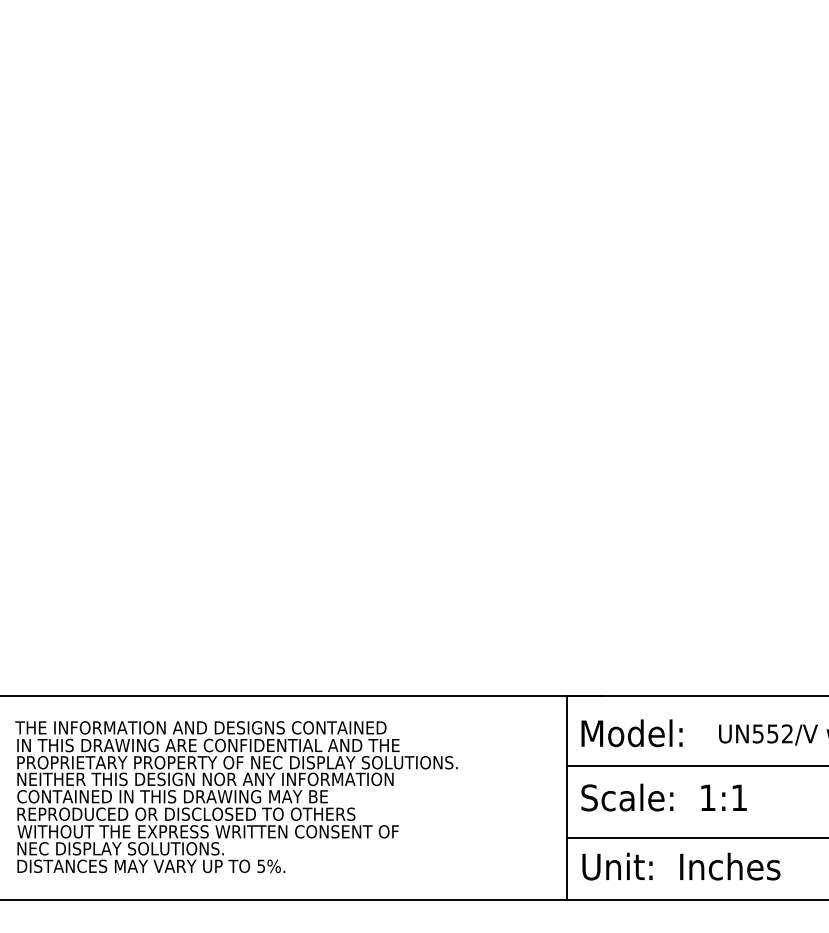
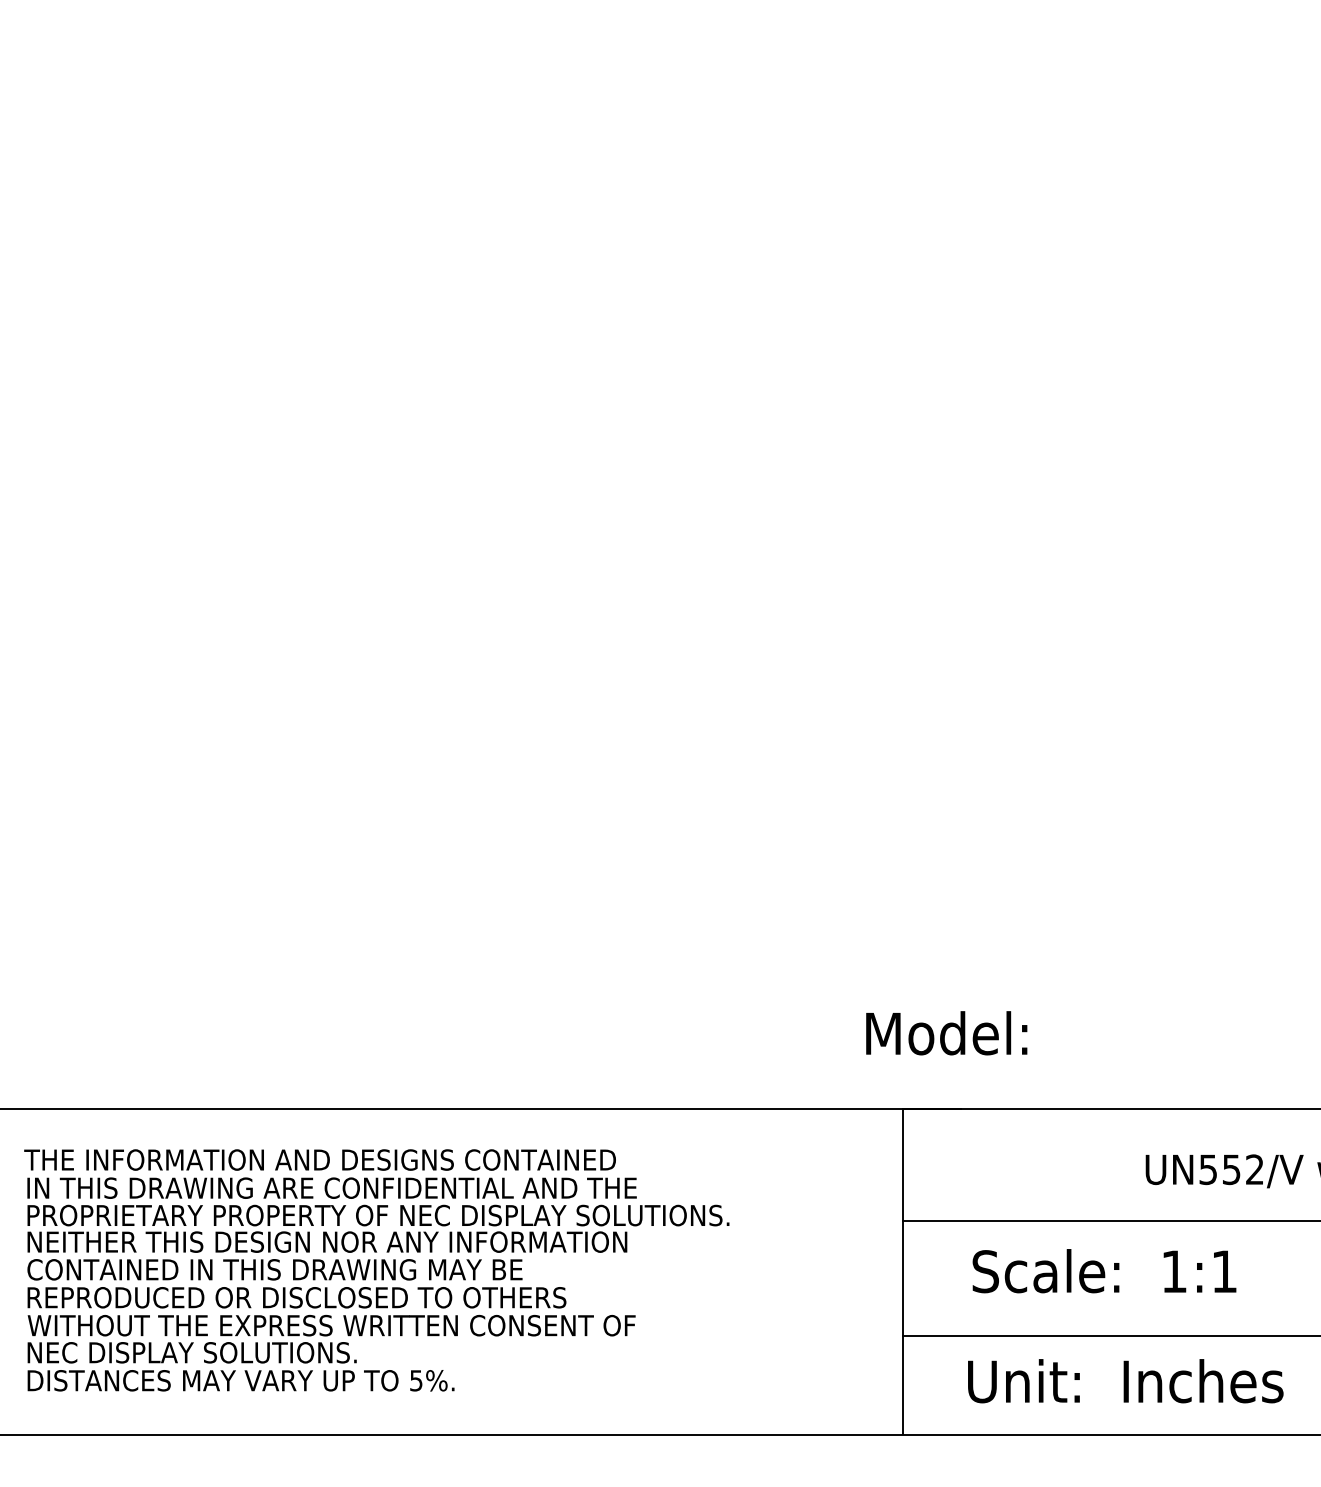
text: (631, 733) -> (945, 1033), moved
text: (663, 797) -> (1103, 1271), moved
text: (681, 866) -> (1125, 1380), moved

